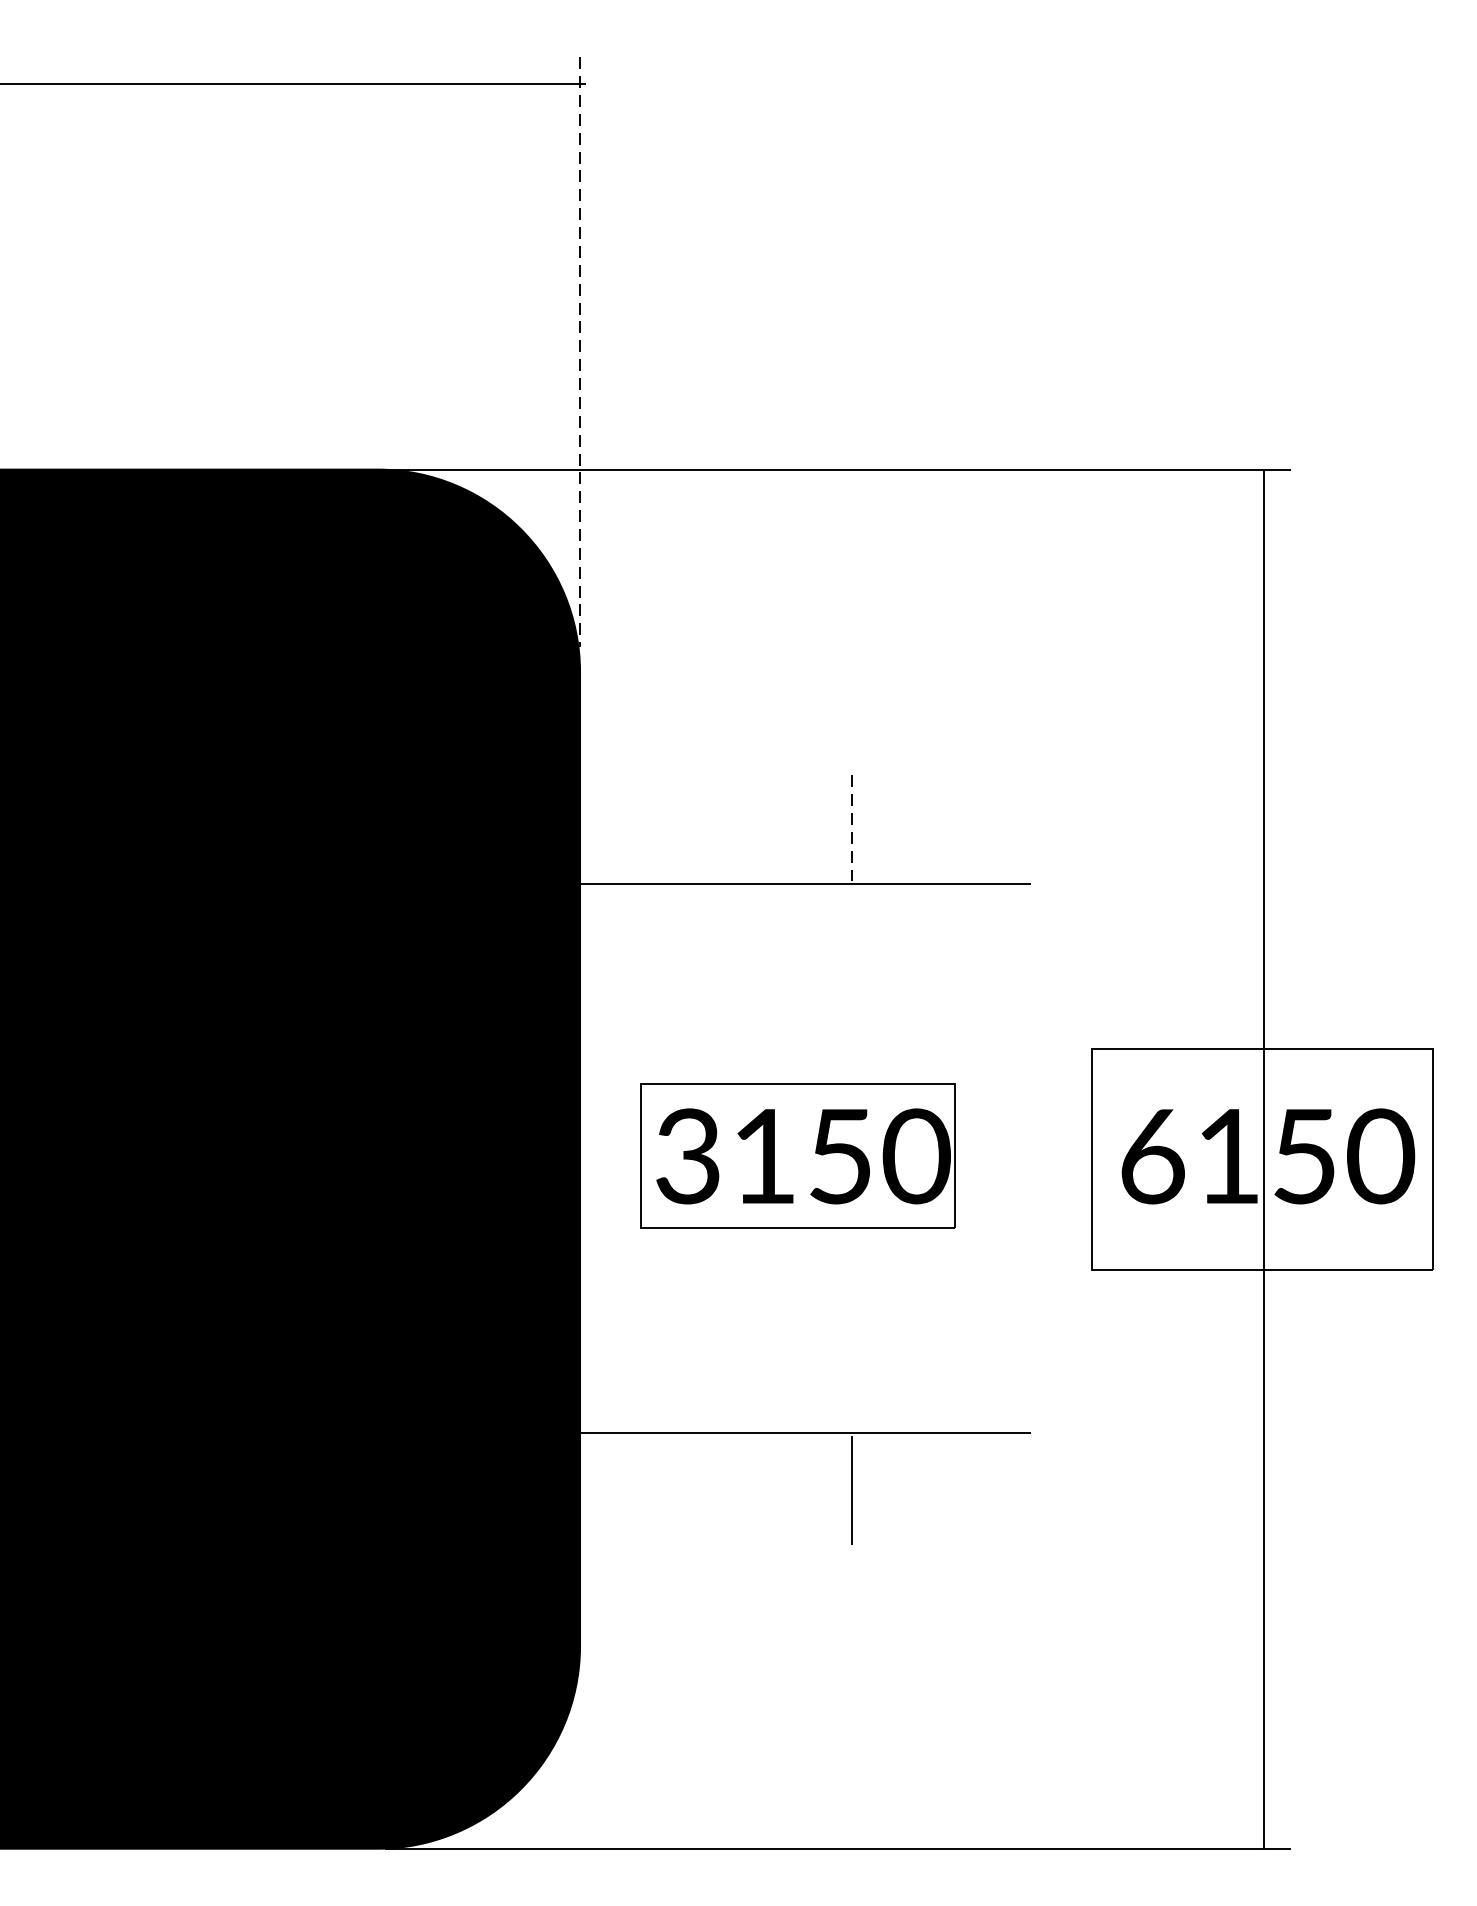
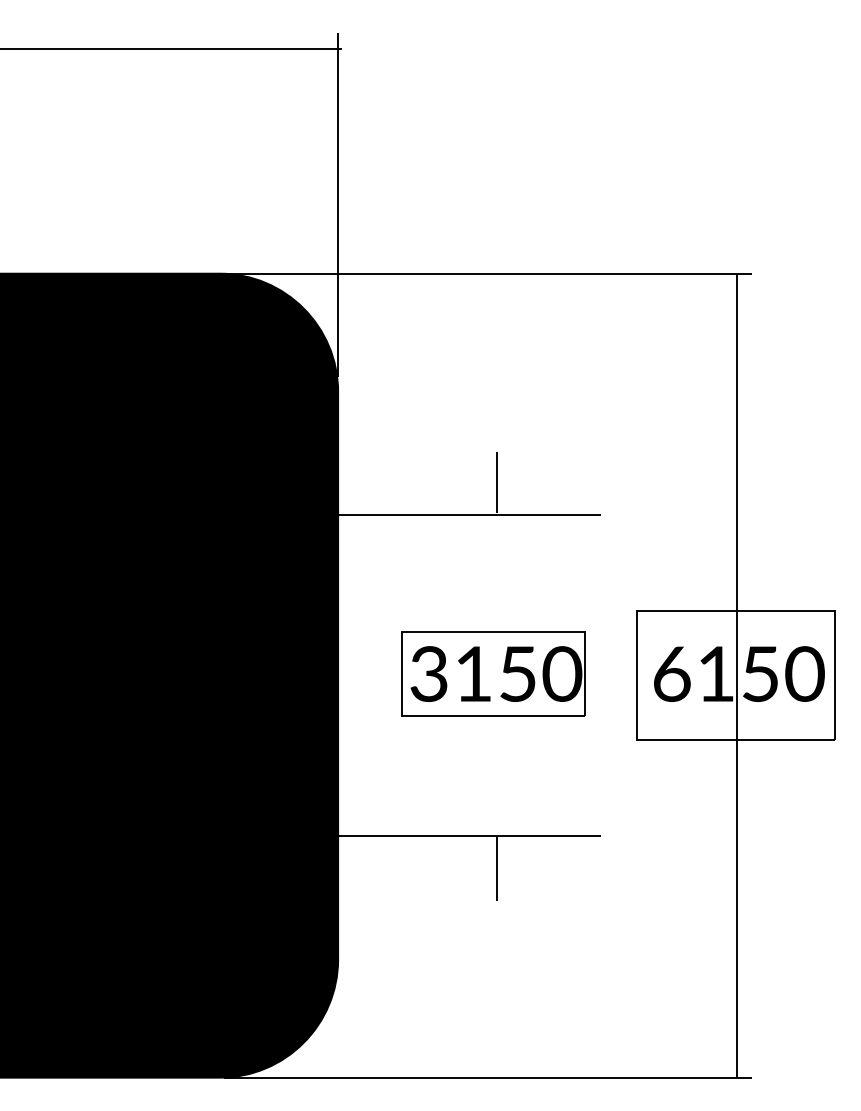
line: (580, 352) -> (338, 205), dashed -> solid
line: (851, 827) -> (496, 482), dashed -> solid
part: (798, 1155) -> (493, 673), moved

